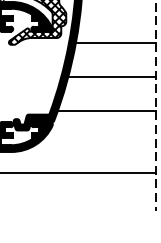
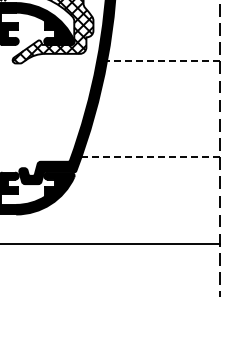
line: (115, 42) -> (162, 60), solid -> dashed
line: (111, 76) -> (157, 108), removed
line: (106, 110) -> (150, 156), solid -> dashed

